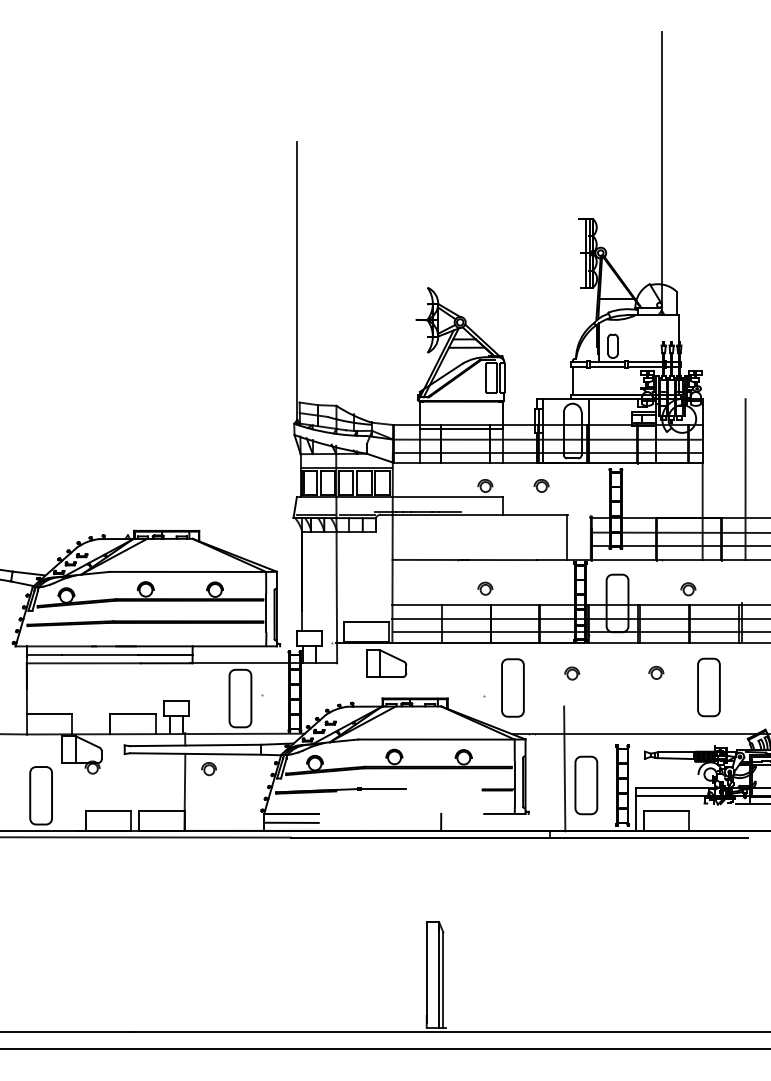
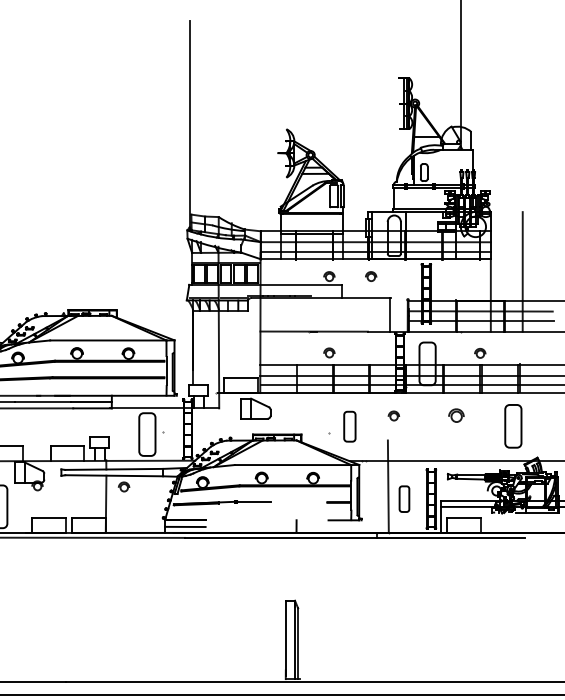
part: (656, 672) -> (456, 415), size x1.4
part: (512, 687) -> (349, 426), size x0.7
part: (708, 687) -> (513, 426), moved
part: (586, 785) -> (404, 499), size x0.6

